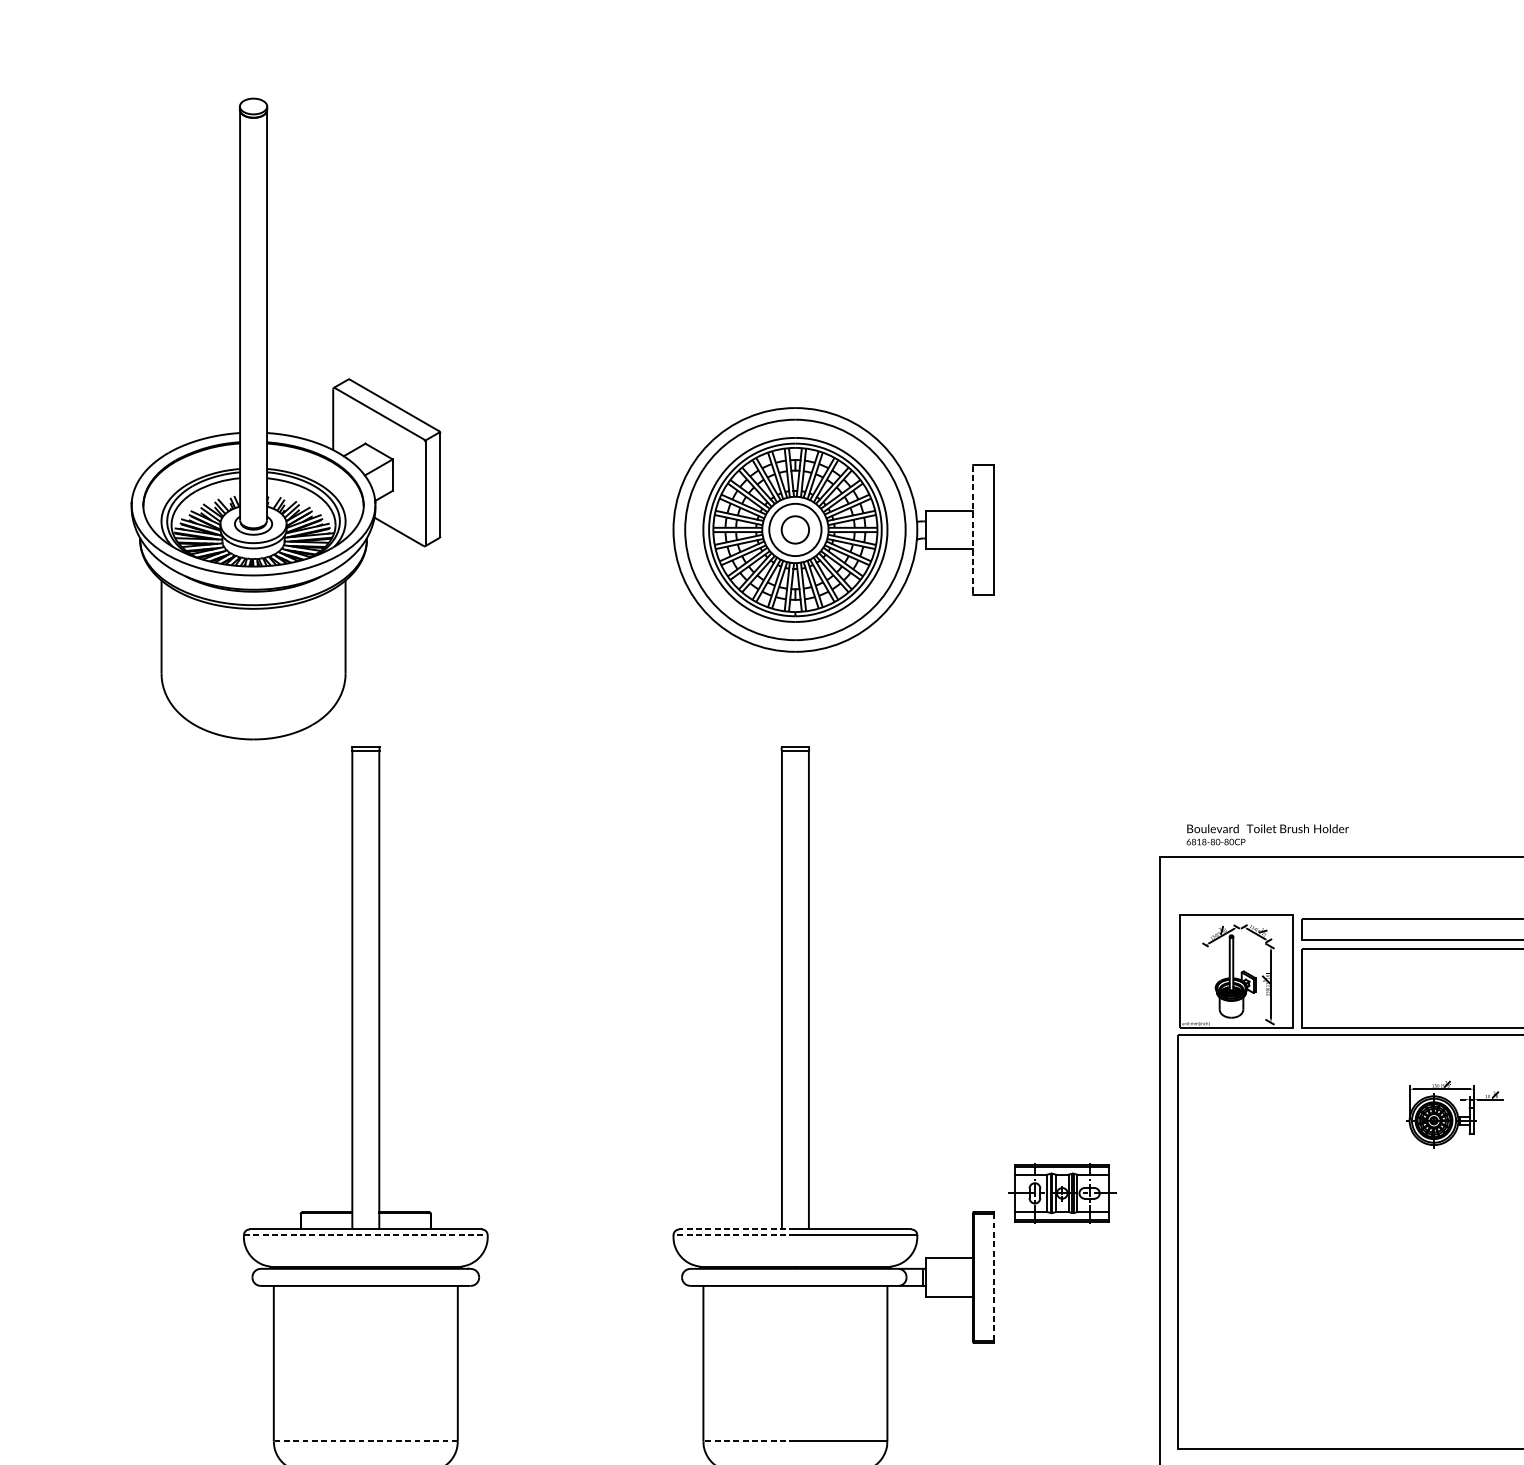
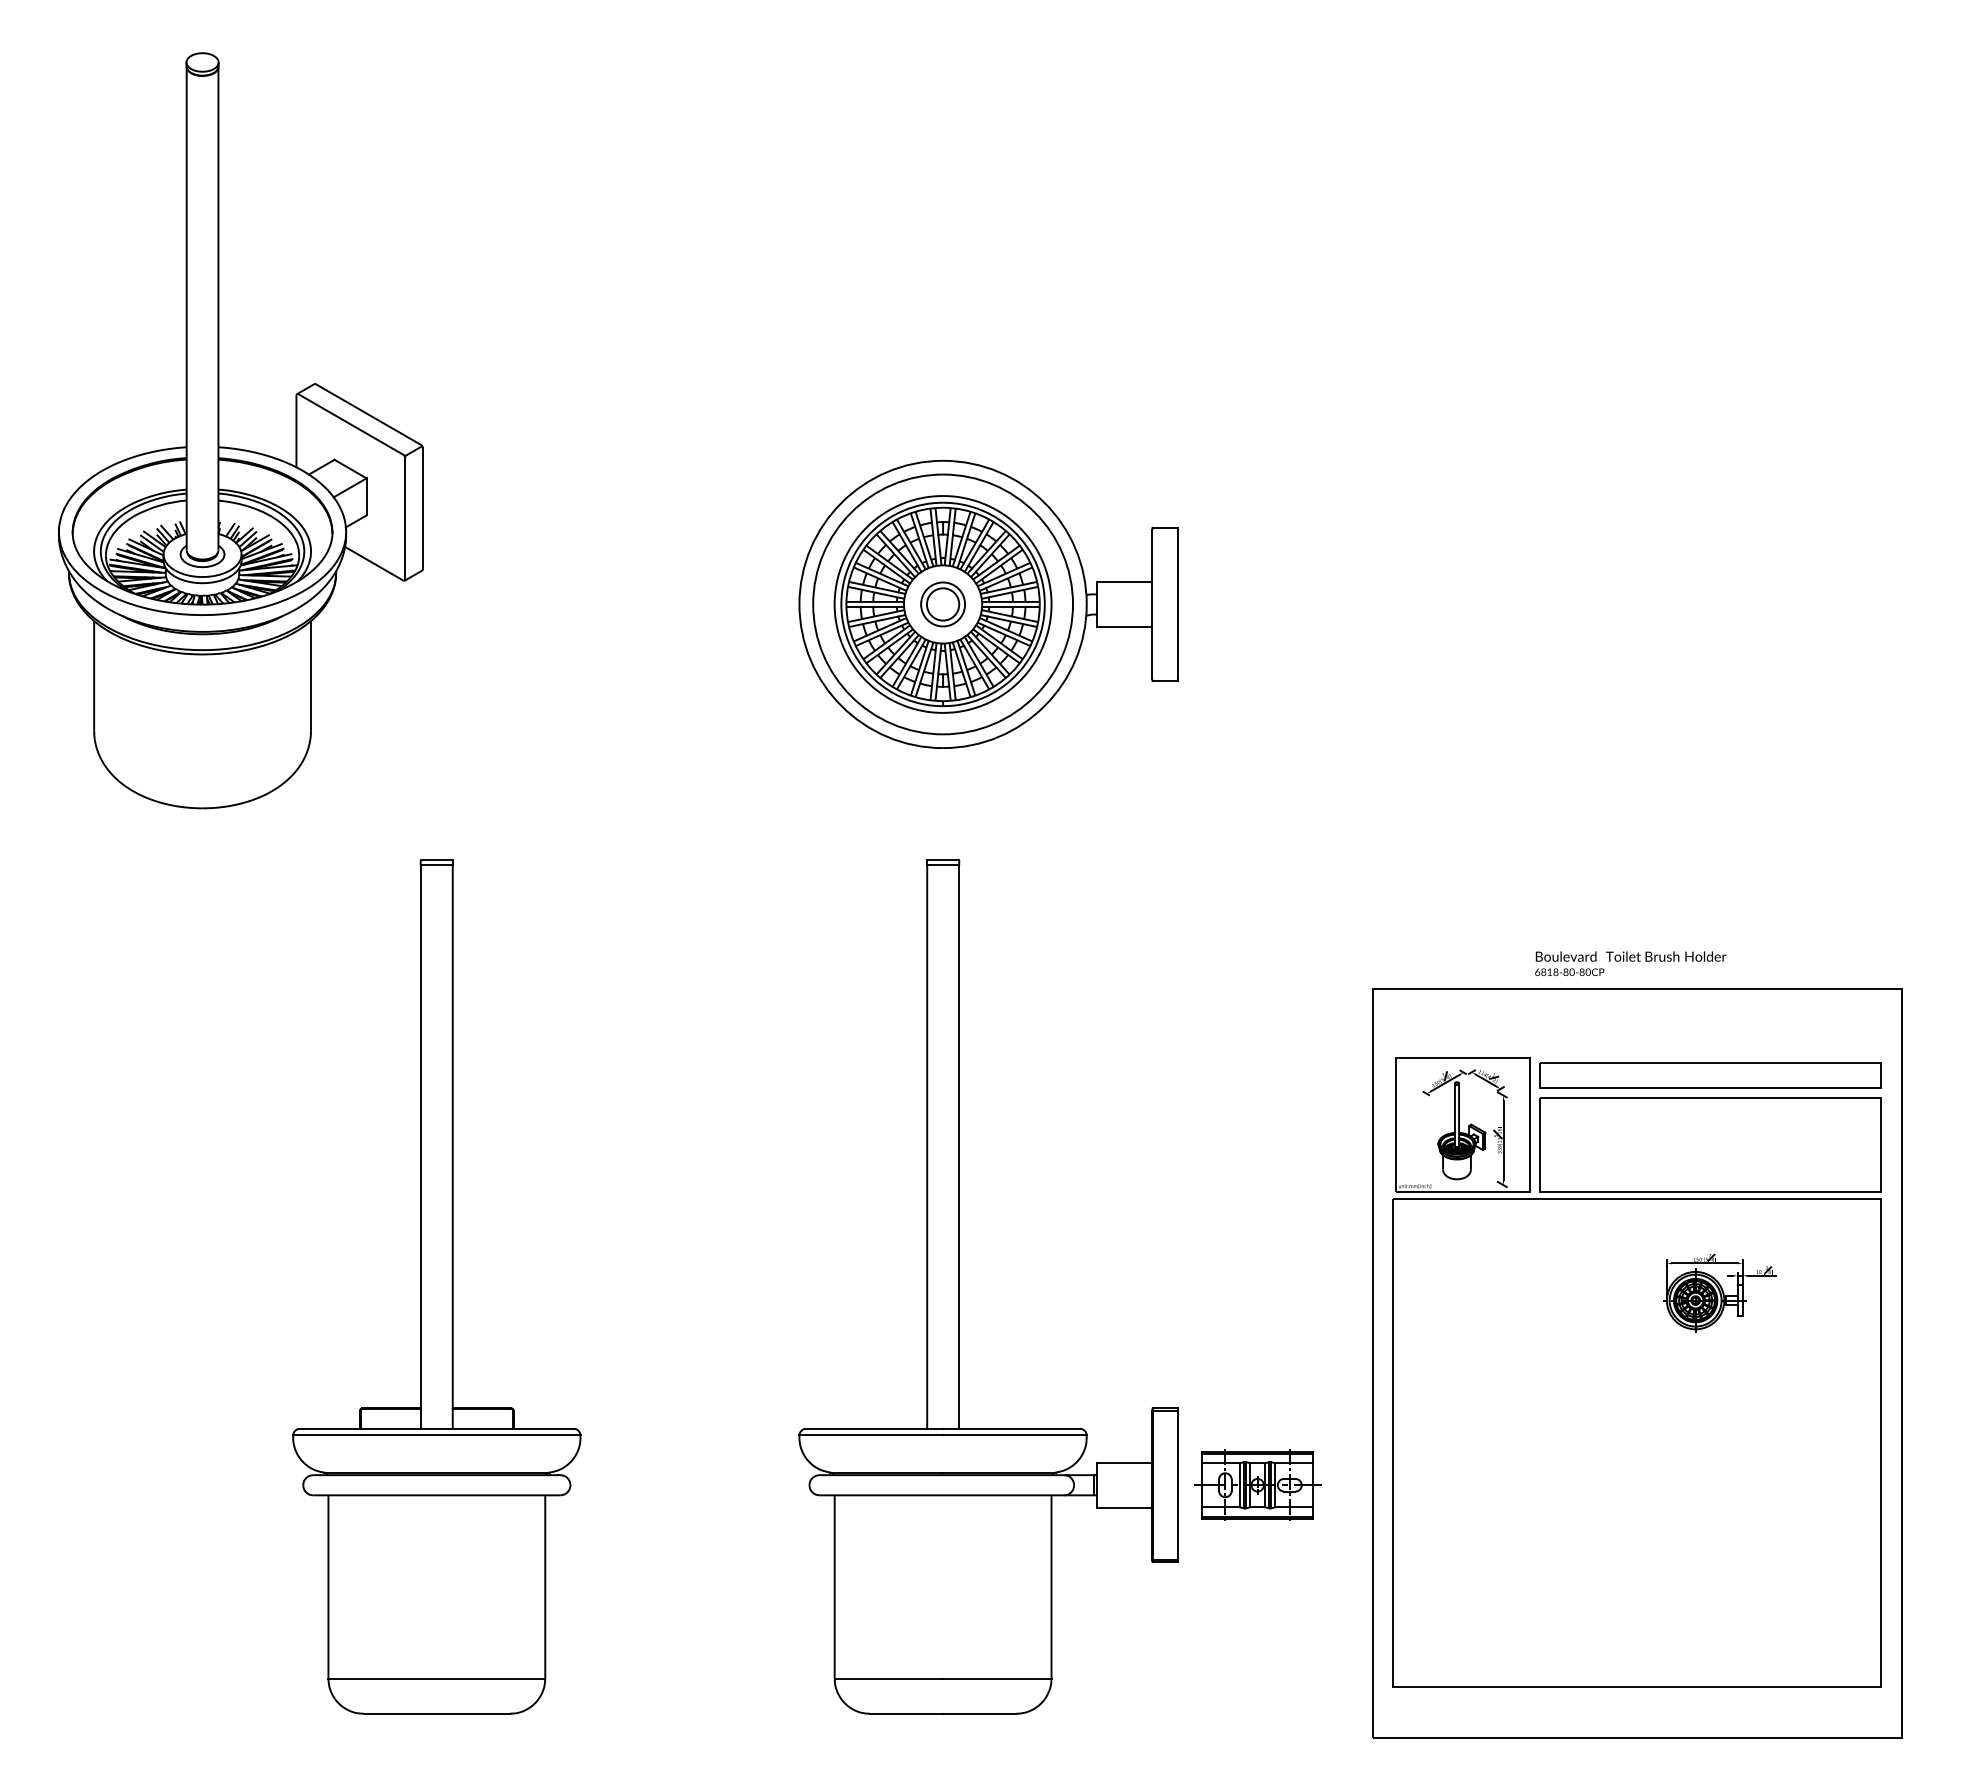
part: (285, 434) -> (240, 448), moved
circle: (795, 529) -> (943, 604), size x0.71
line: (973, 529) -> (1152, 603), dashed -> solid
text: (1267, 834) -> (1630, 963), moved
part: (1062, 1192) -> (1257, 1484), moved
line: (737, 1229) -> (874, 1428), dashed -> solid
line: (365, 1235) -> (436, 1435), dashed -> solid
line: (734, 1235) -> (871, 1435), dashed -> solid
line: (994, 1276) -> (1177, 1484), dashed -> solid
line: (365, 1441) -> (436, 1678), dashed -> solid
line: (749, 1441) -> (888, 1678), dashed -> solid

